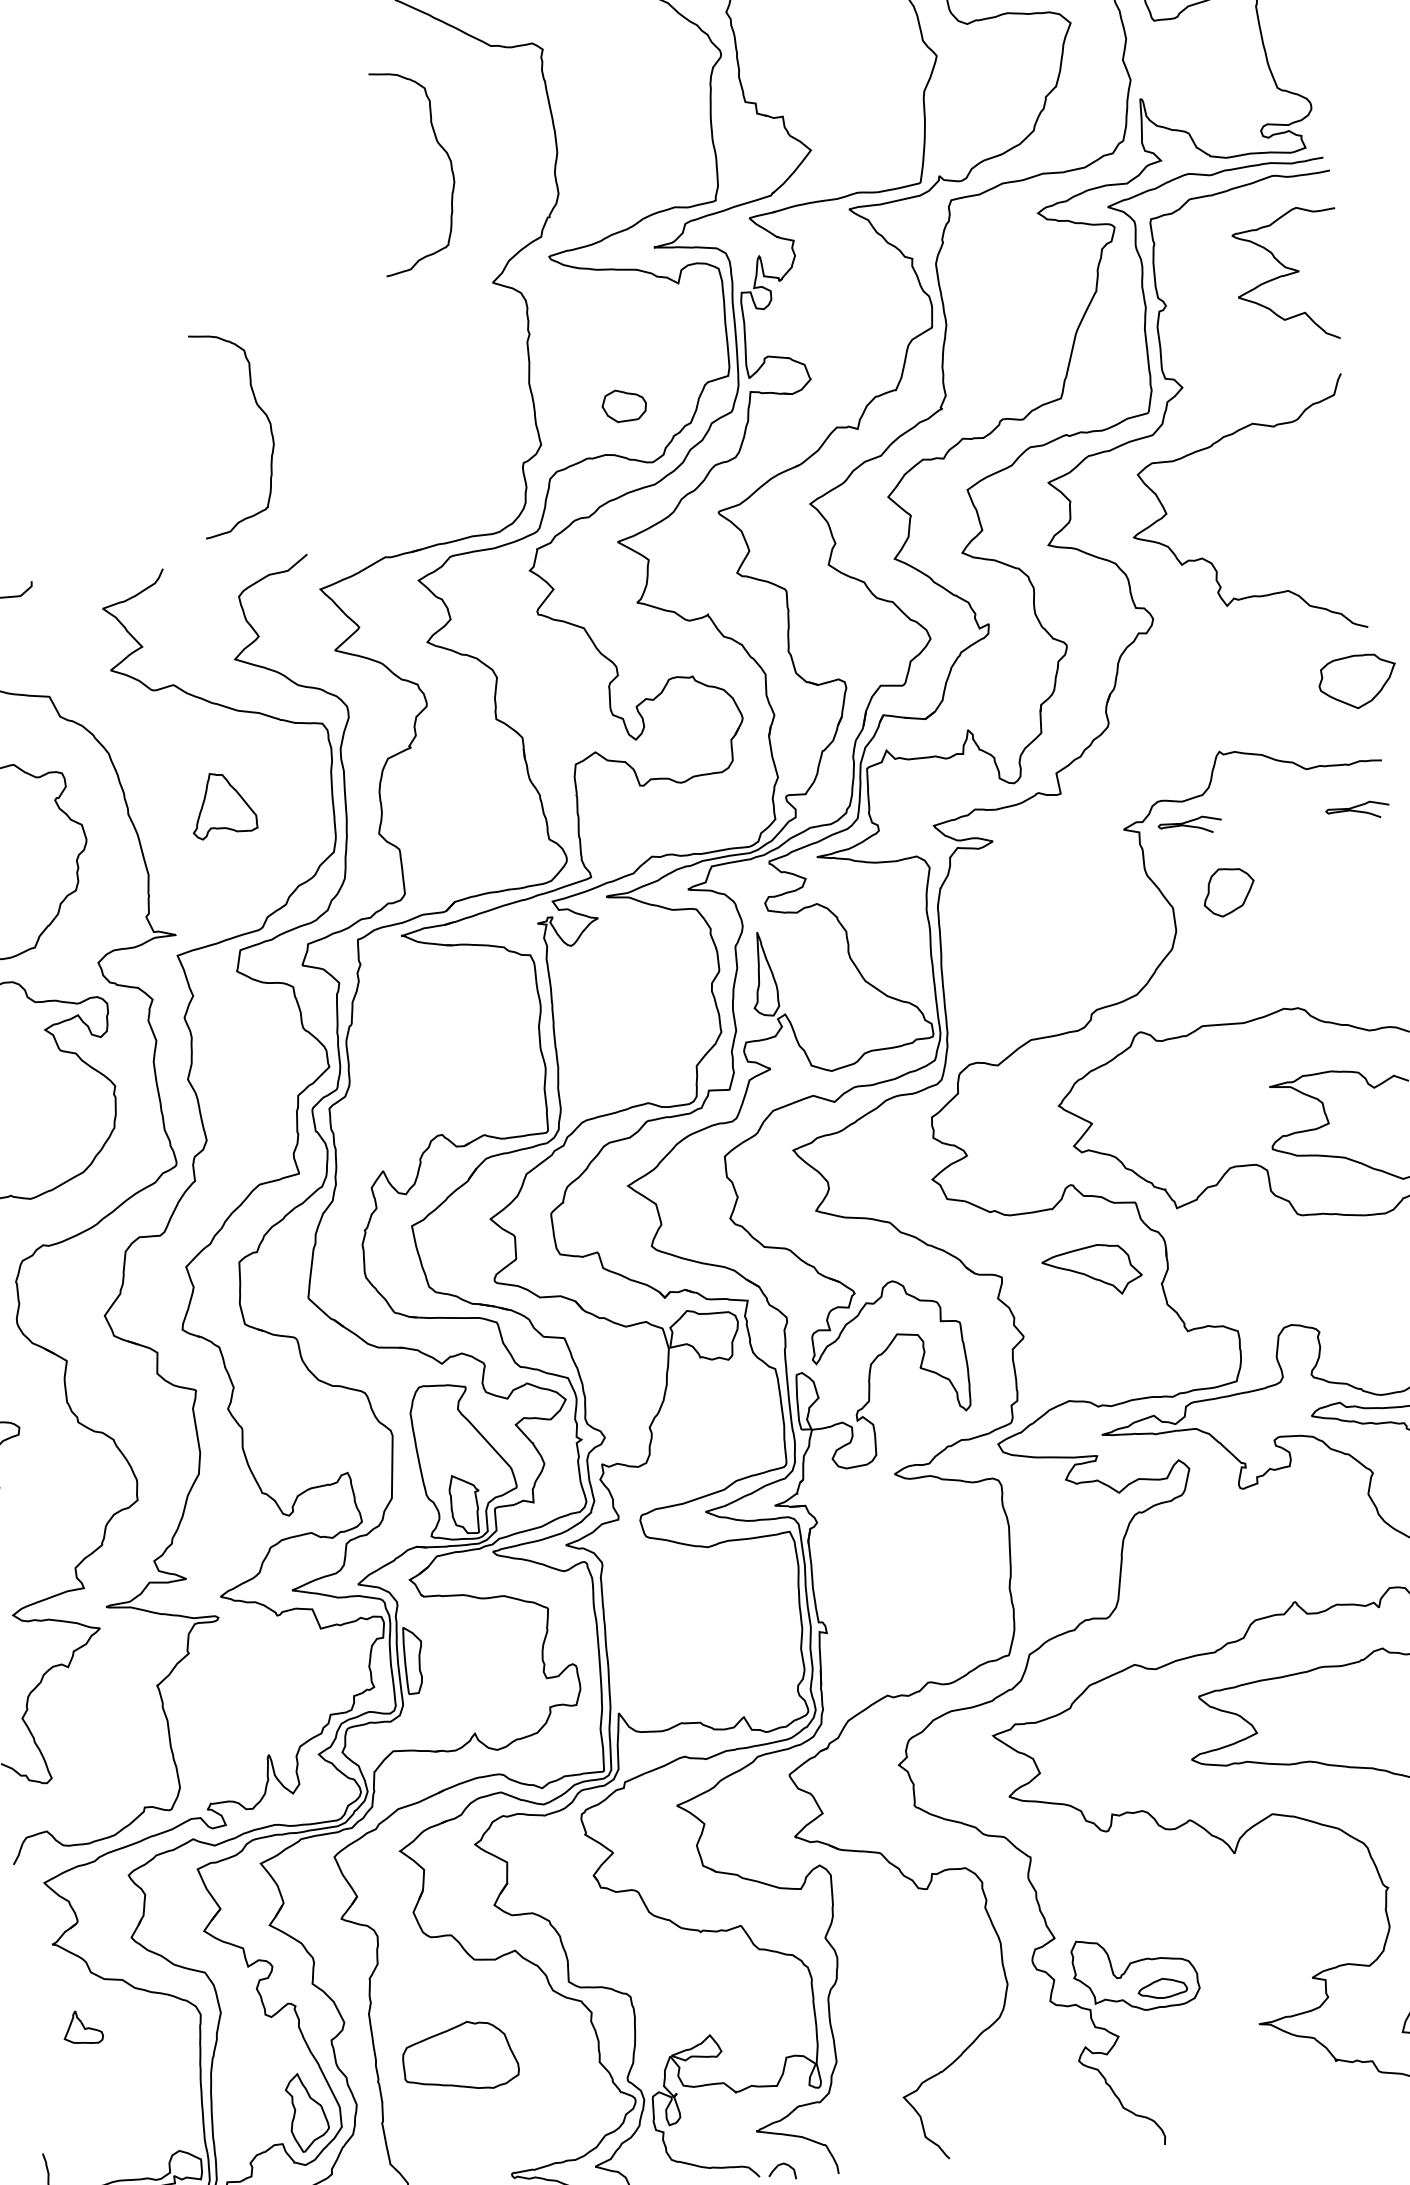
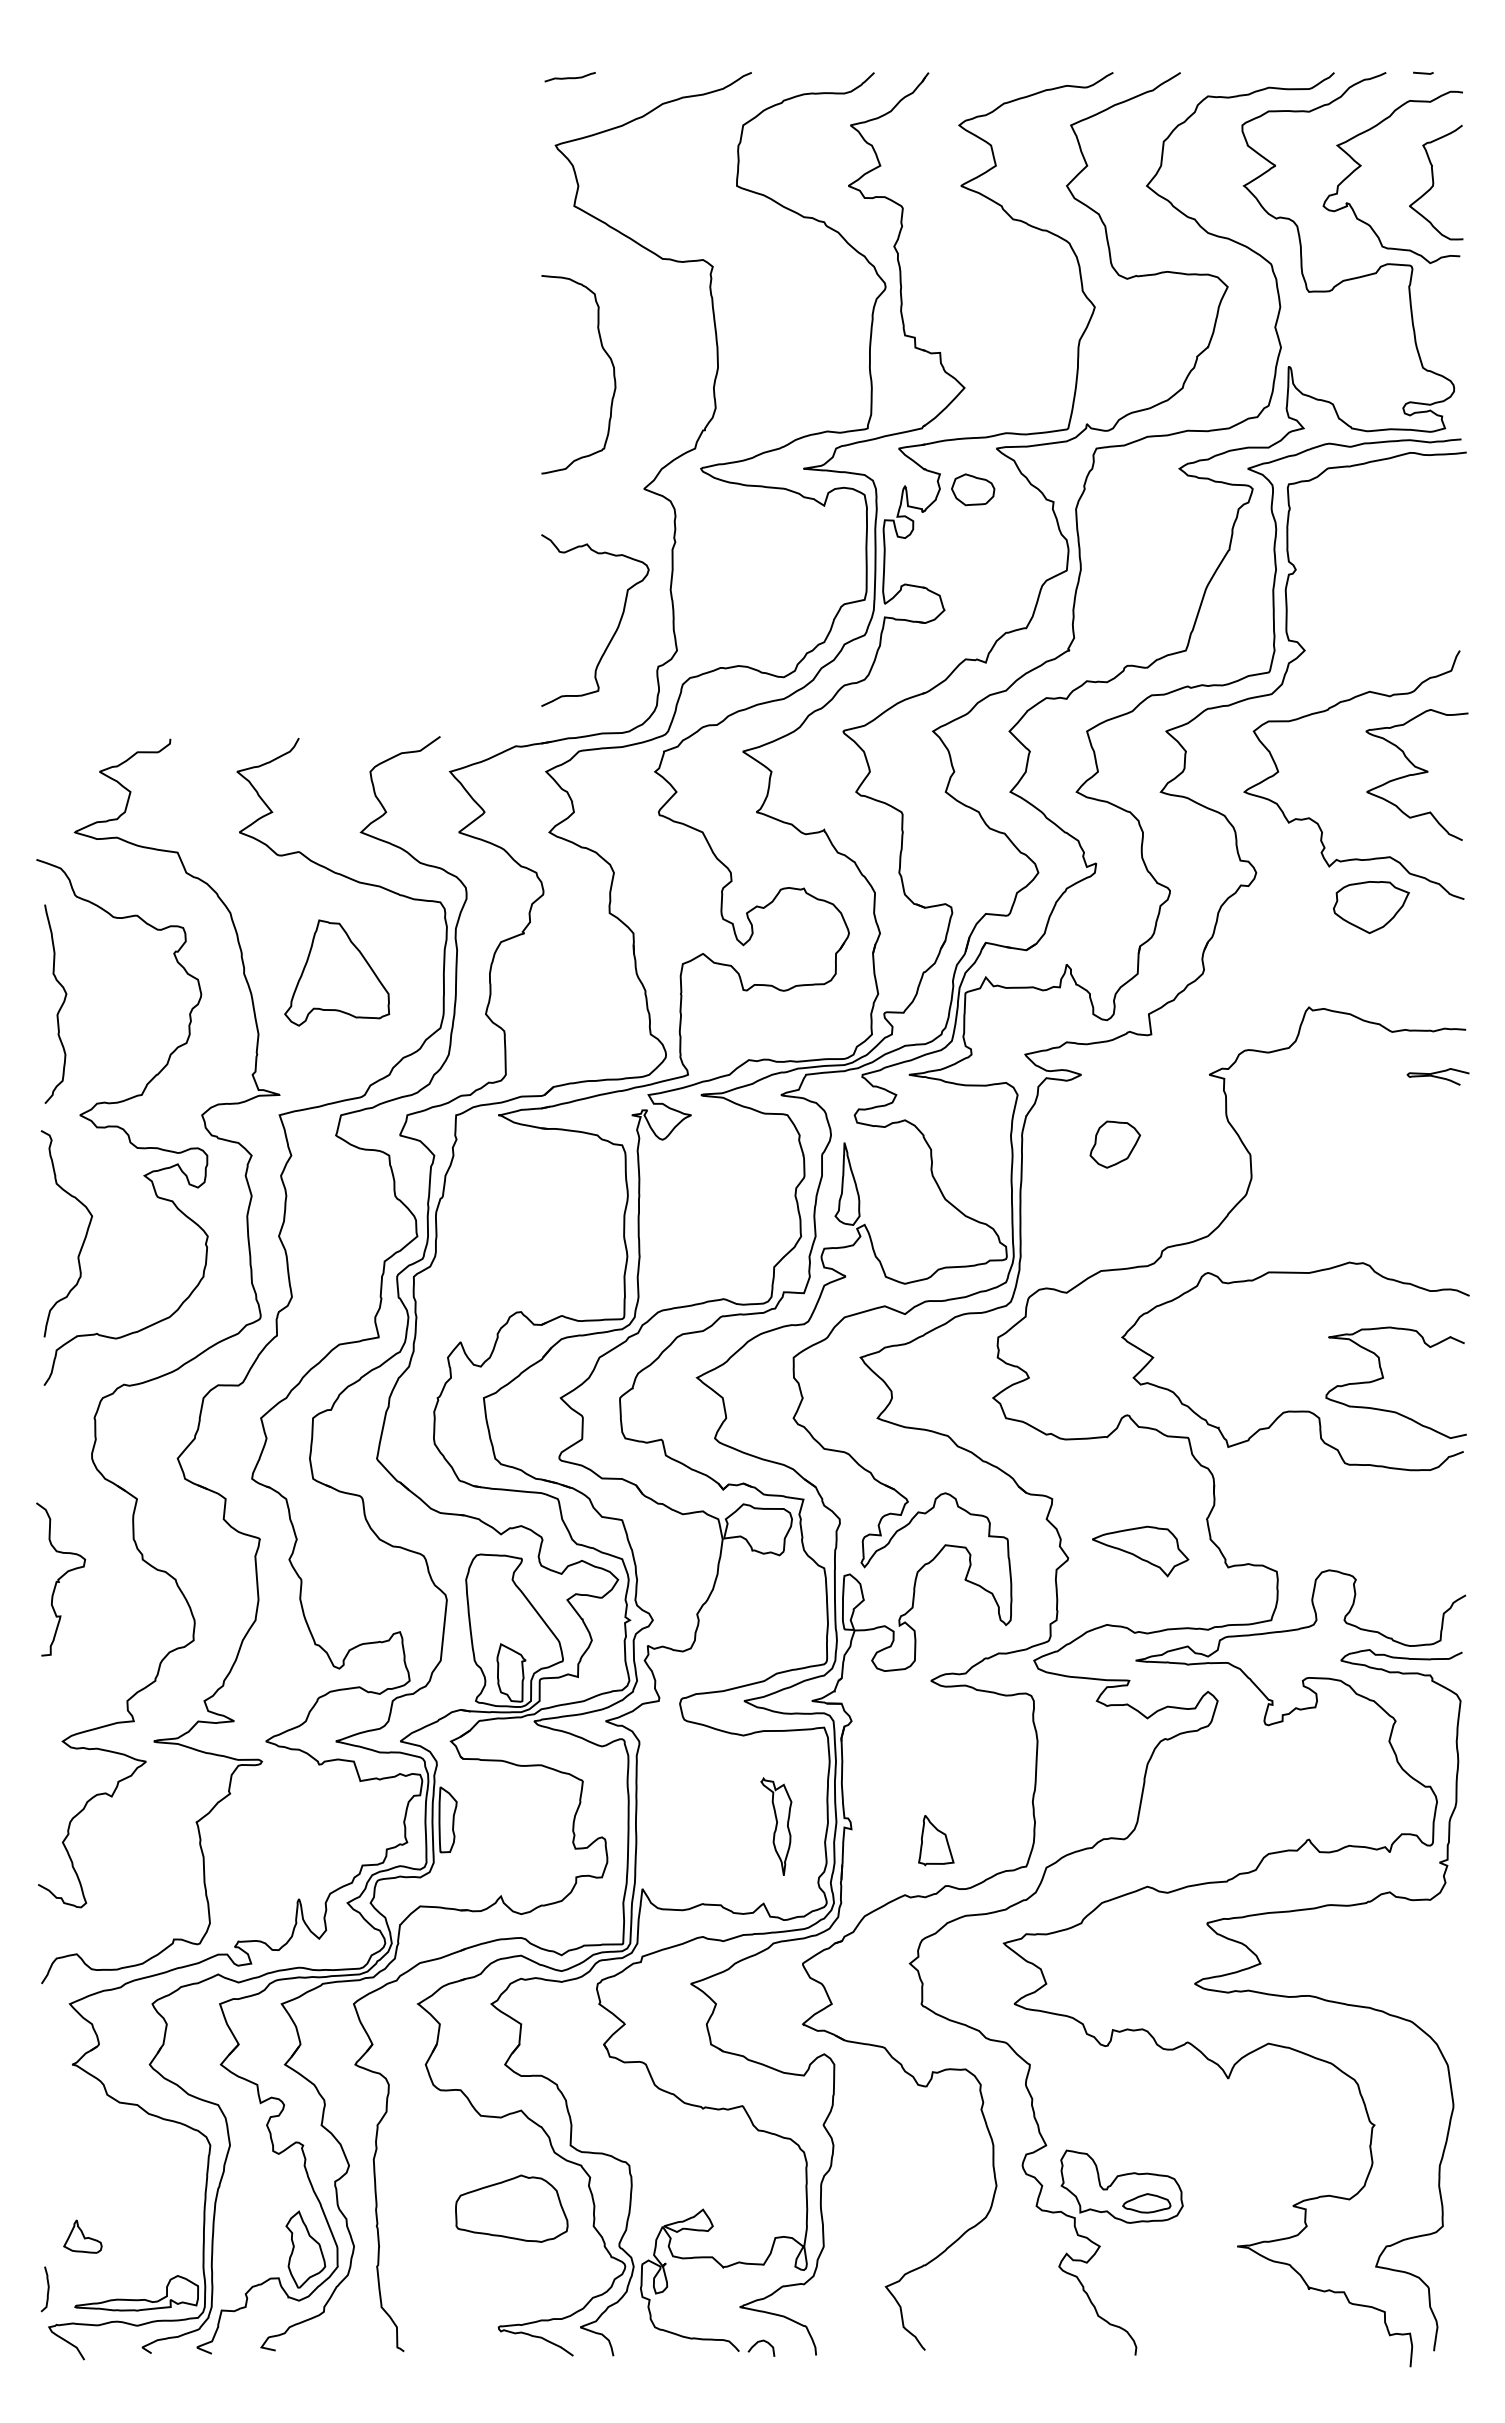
curve: (1287, 275) -> (1416, 774), moved
part: (624, 405) -> (973, 489), moved
curve: (262, 412) -> (409, 595), removed
curve: (474, 433) -> (613, 633), added
part: (1357, 681) -> (1371, 907), moved
part: (223, 804) -> (337, 972), size x1.67
curve: (1189, 825) -> (1273, 1076), removed
part: (1228, 892) -> (1114, 1144), moved
part: (1092, 1270) -> (1140, 1551), moved
part: (914, 1636) -> (936, 1840), added
part: (750, 1637) -> (776, 1826), added
part: (82, 2027) -> (82, 2236), moved
part: (459, 2056) -> (511, 2208), moved

